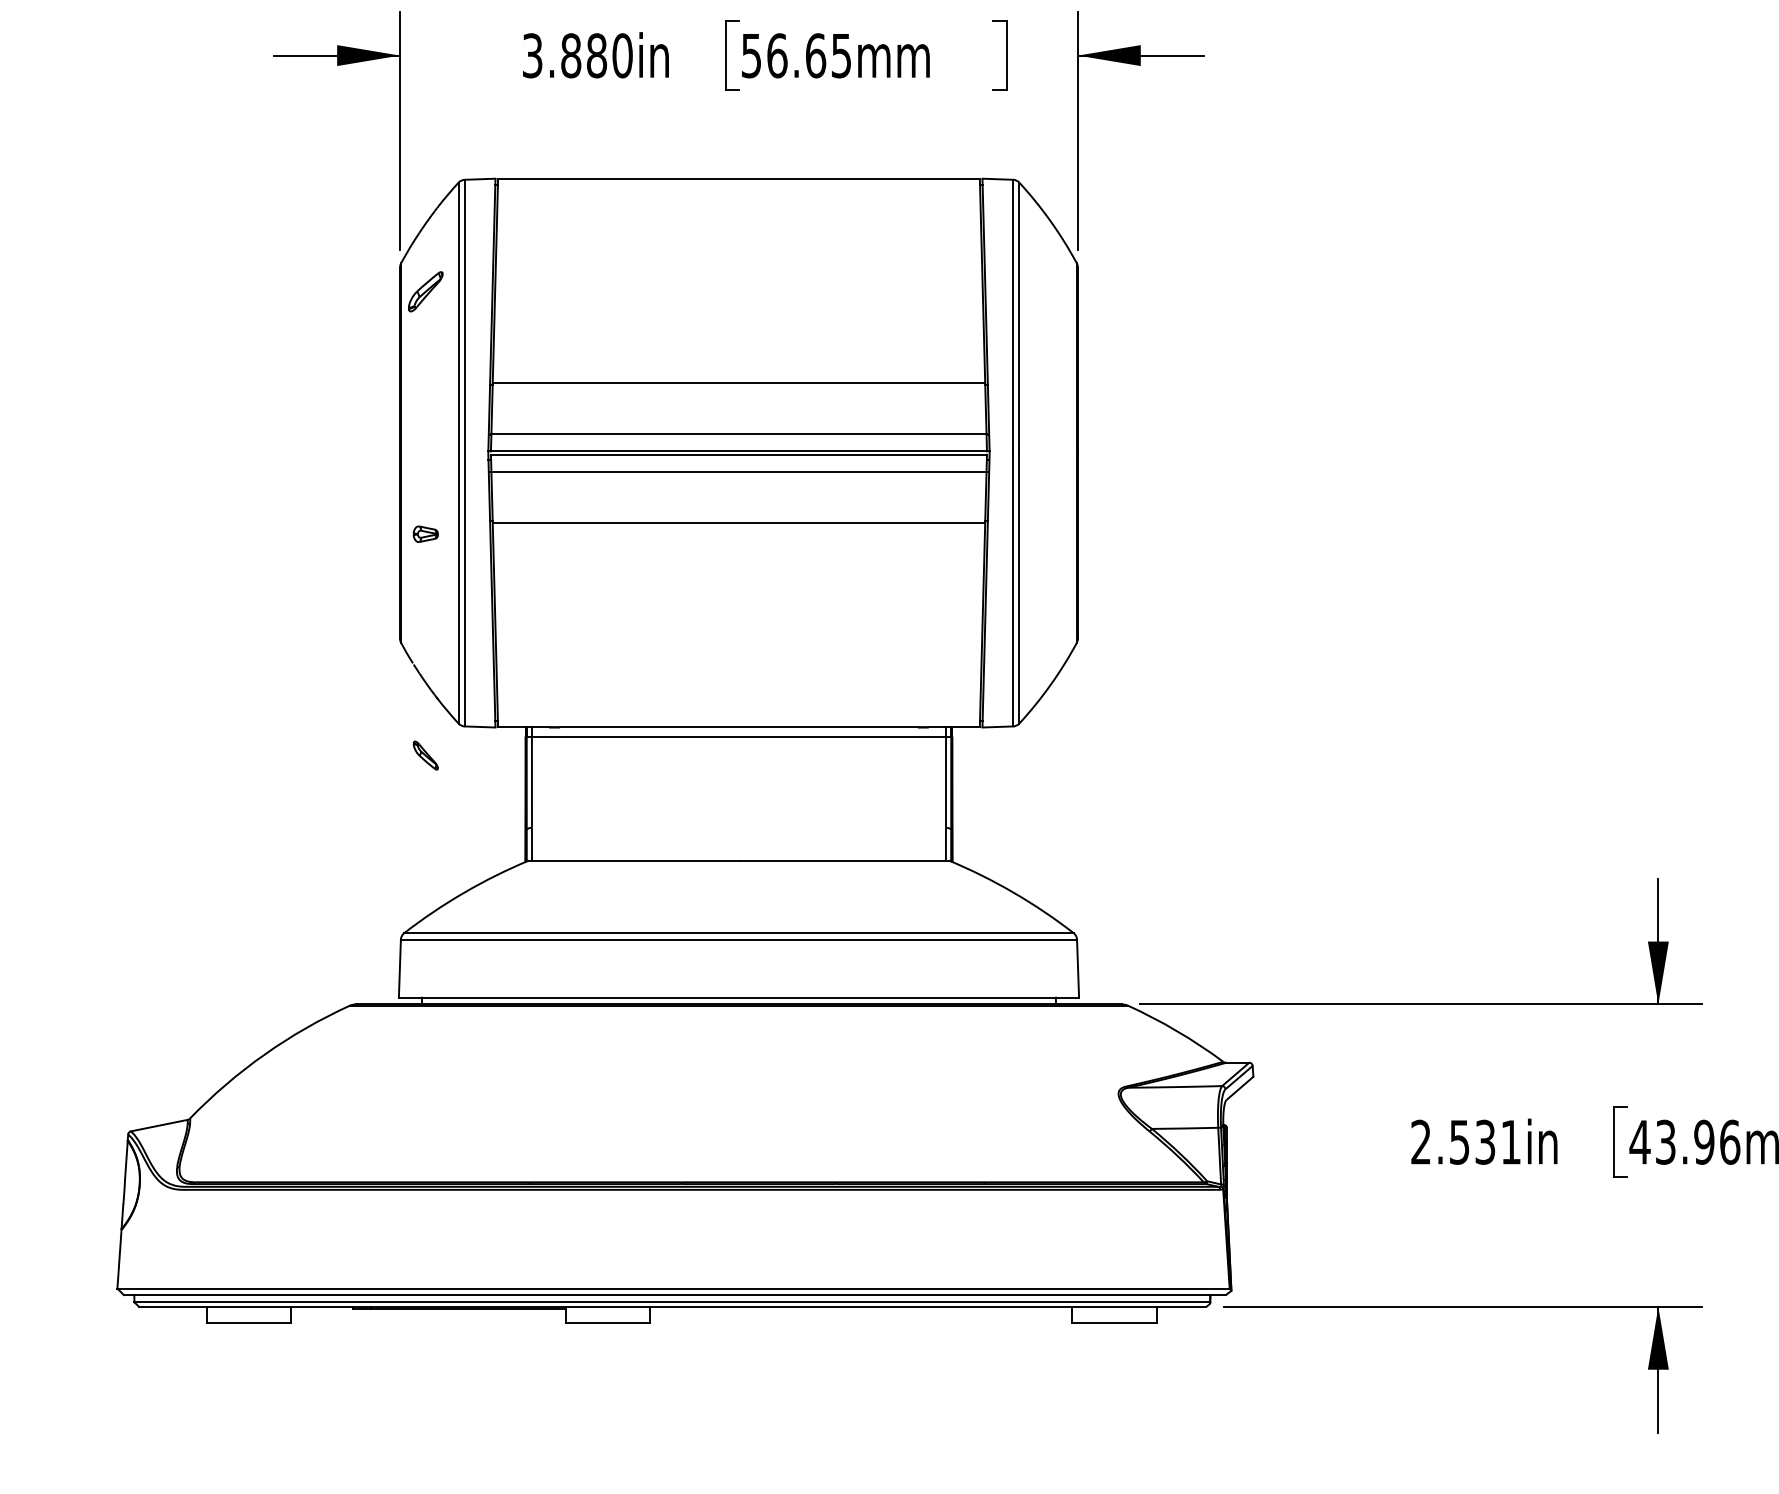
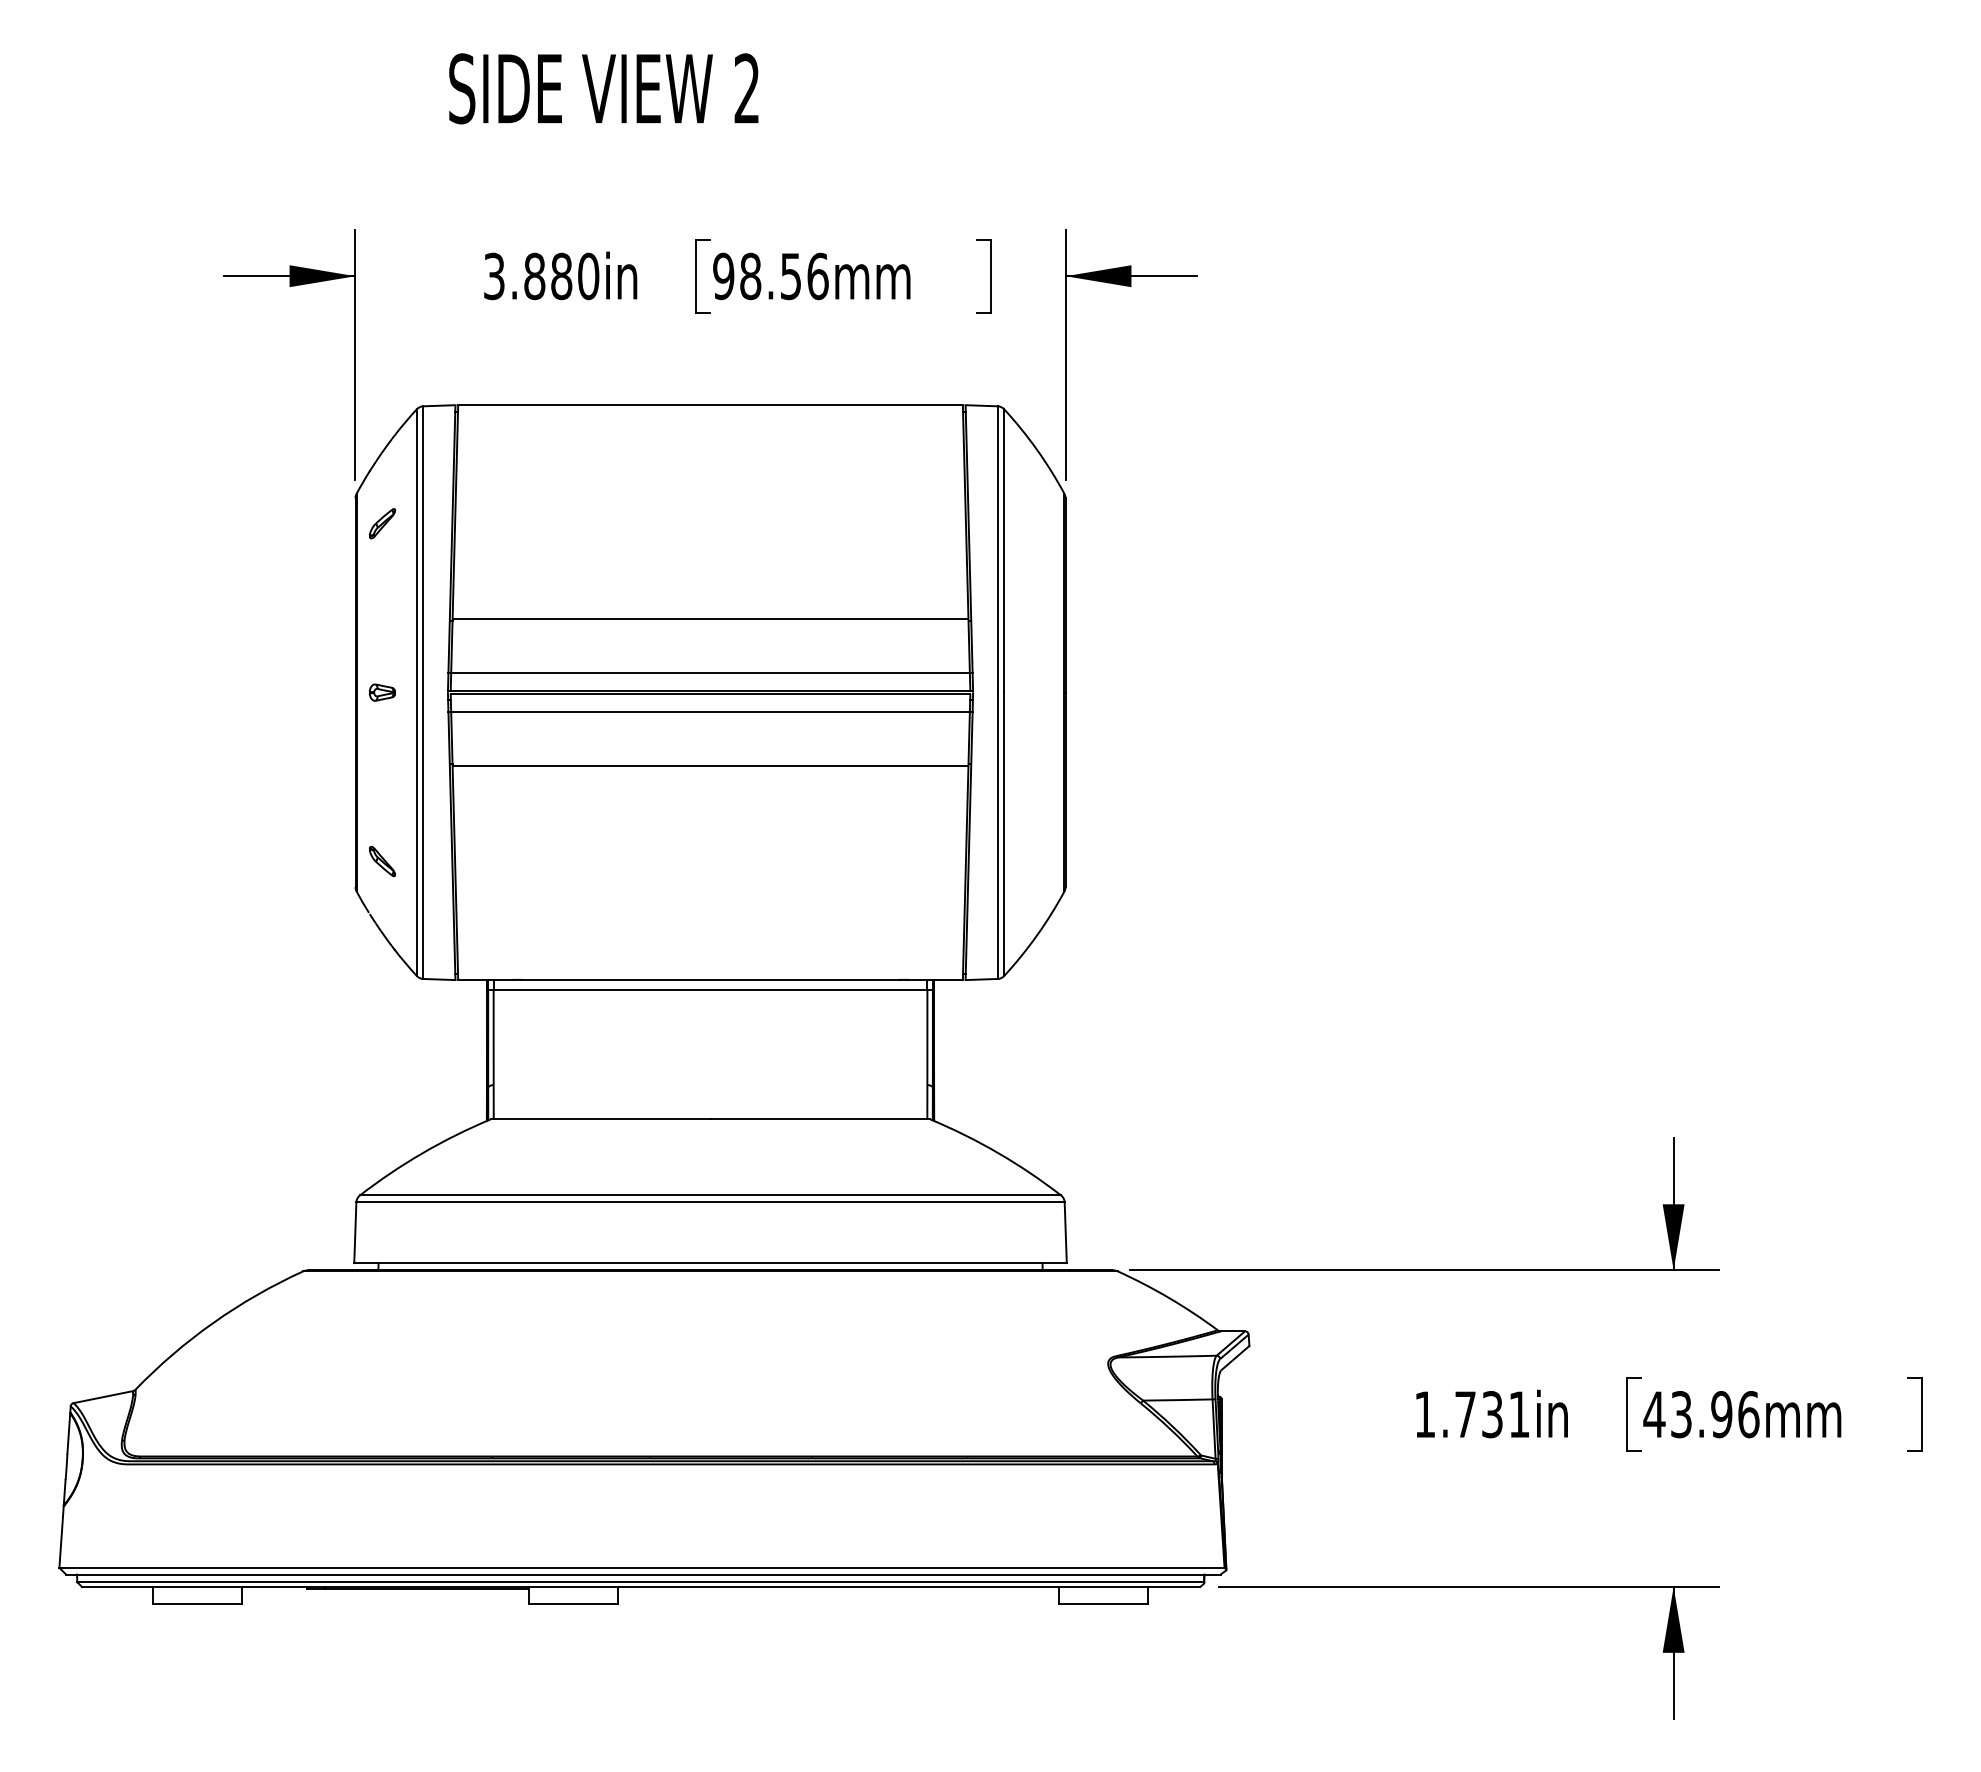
text: (796, 55) -> (770, 276), 56.65mm -> 98.56mm
part: (425, 291) -> (382, 523), size x0.71
part: (424, 534) -> (381, 692), moved
part: (425, 755) -> (382, 861), moved
text: (1439, 1142) -> (1444, 1414), 2.531in -> 1.731in

